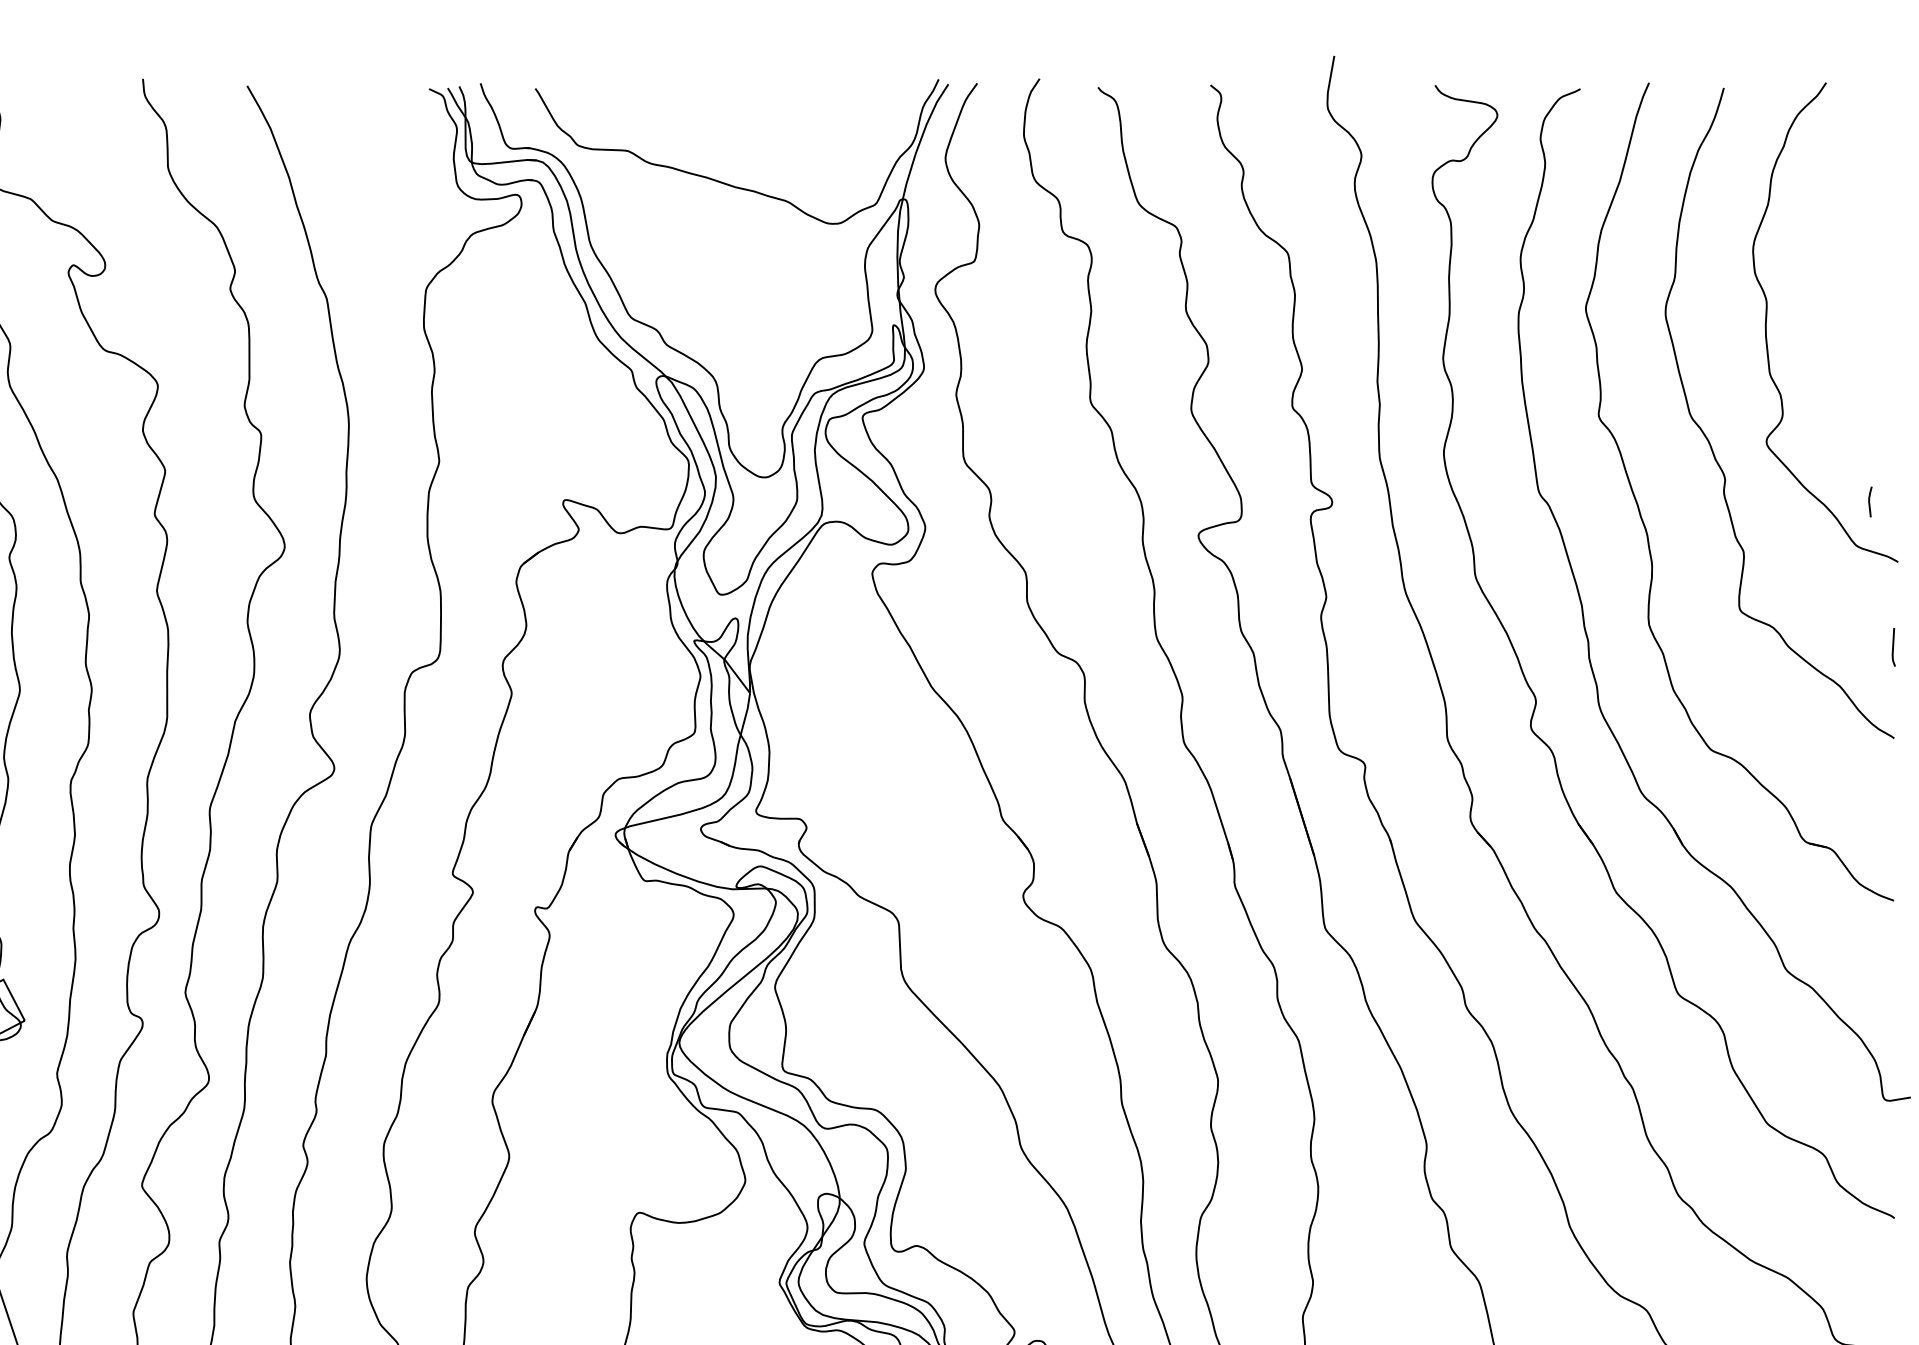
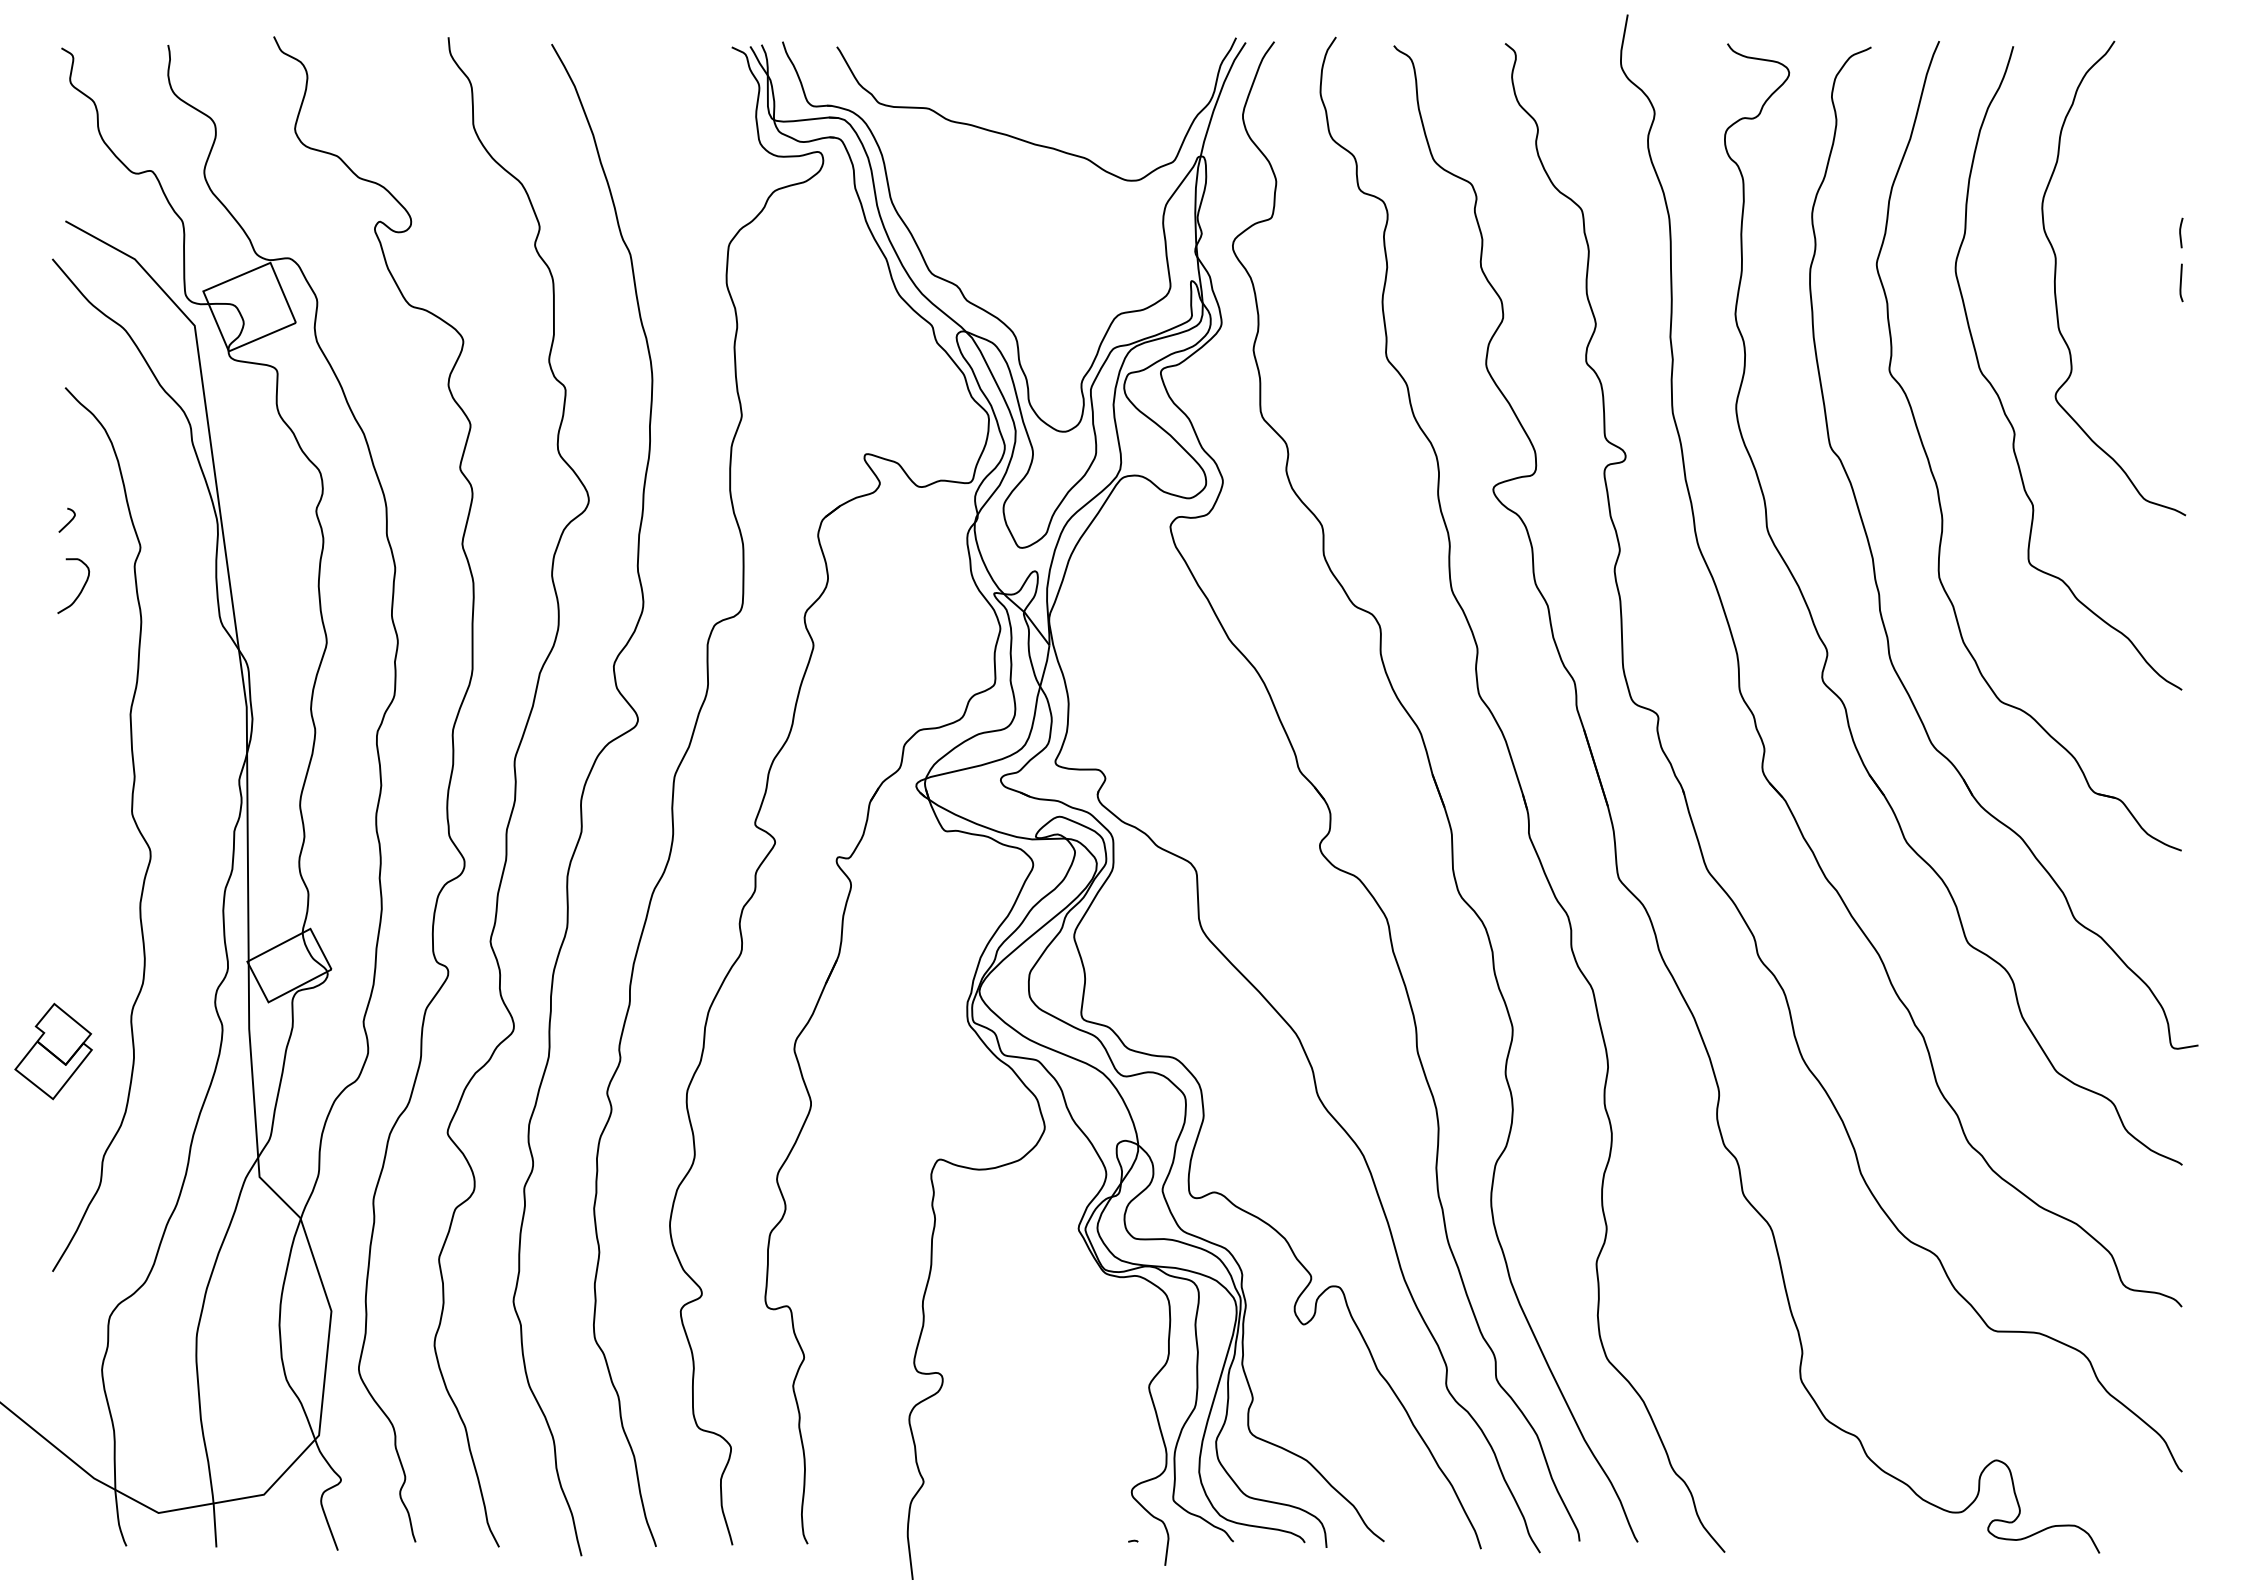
line: (1869, 501) -> (2180, 232), moved
line: (1893, 646) -> (2181, 282), moved

